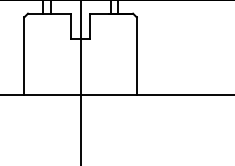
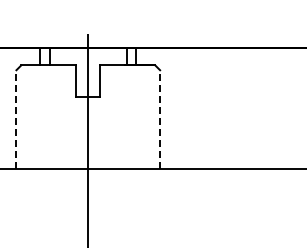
line: (24, 56) -> (16, 119), solid -> dashed
line: (137, 56) -> (160, 119), solid -> dashed

